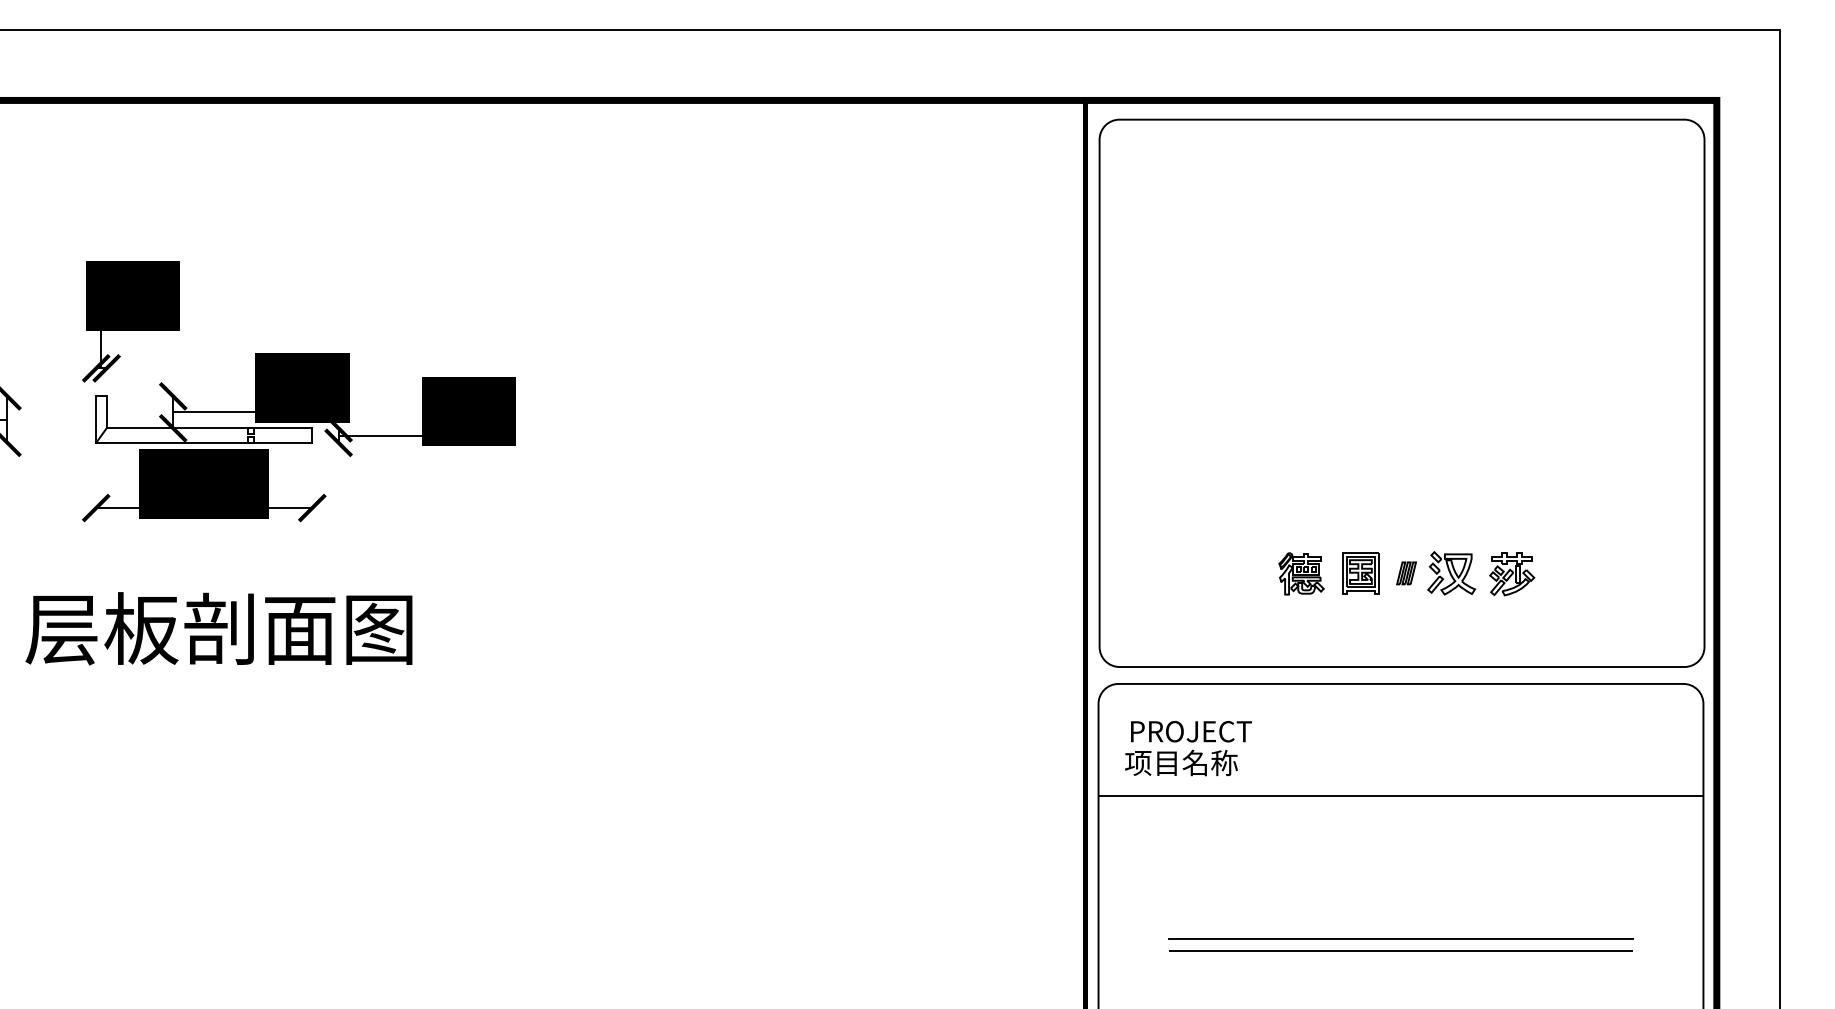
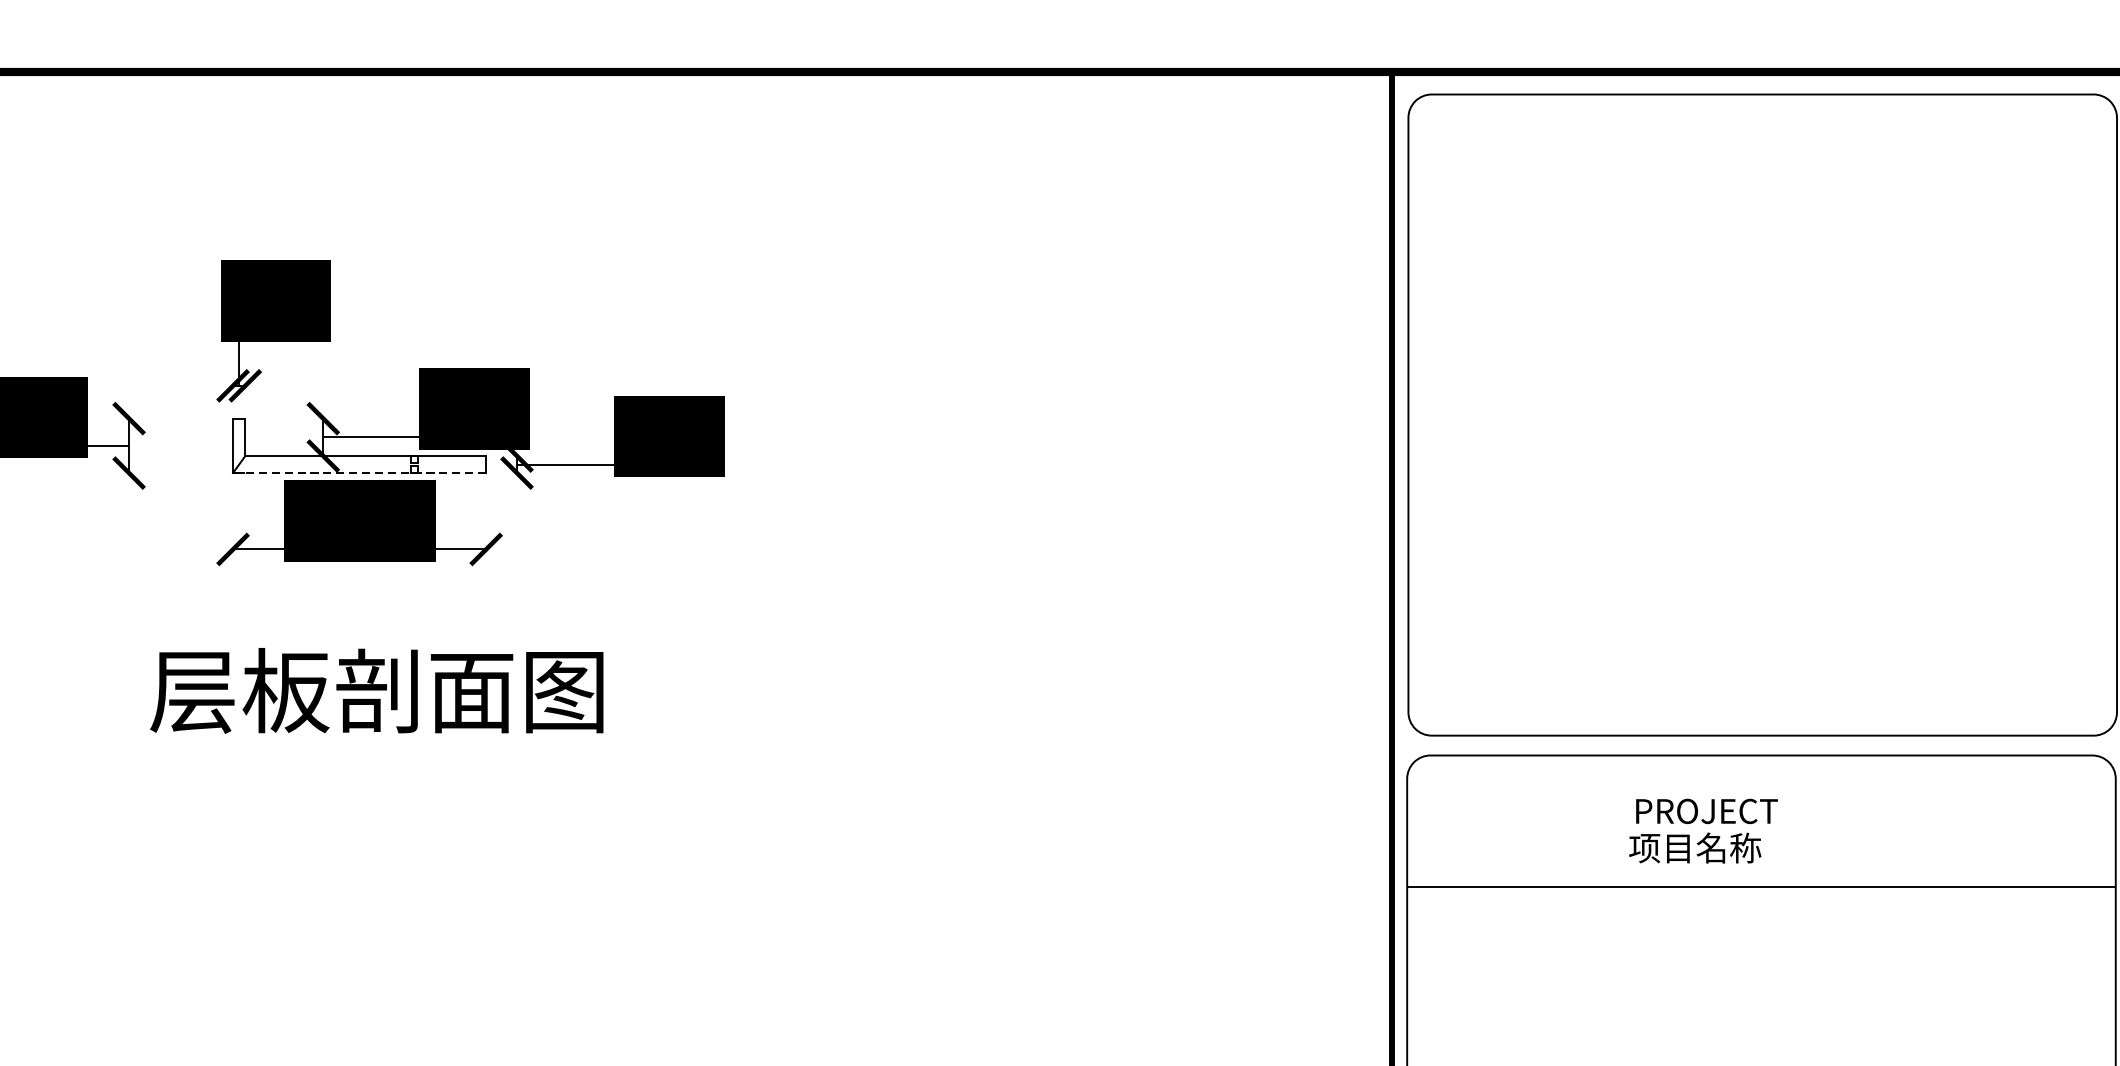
line: (204, 442) -> (359, 472), solid -> dashed
part: (1406, 573) -> (1767, 626), removed
text: (1188, 748) -> (1703, 831), moved
line: (1400, 938) -> (1760, 1053), removed

